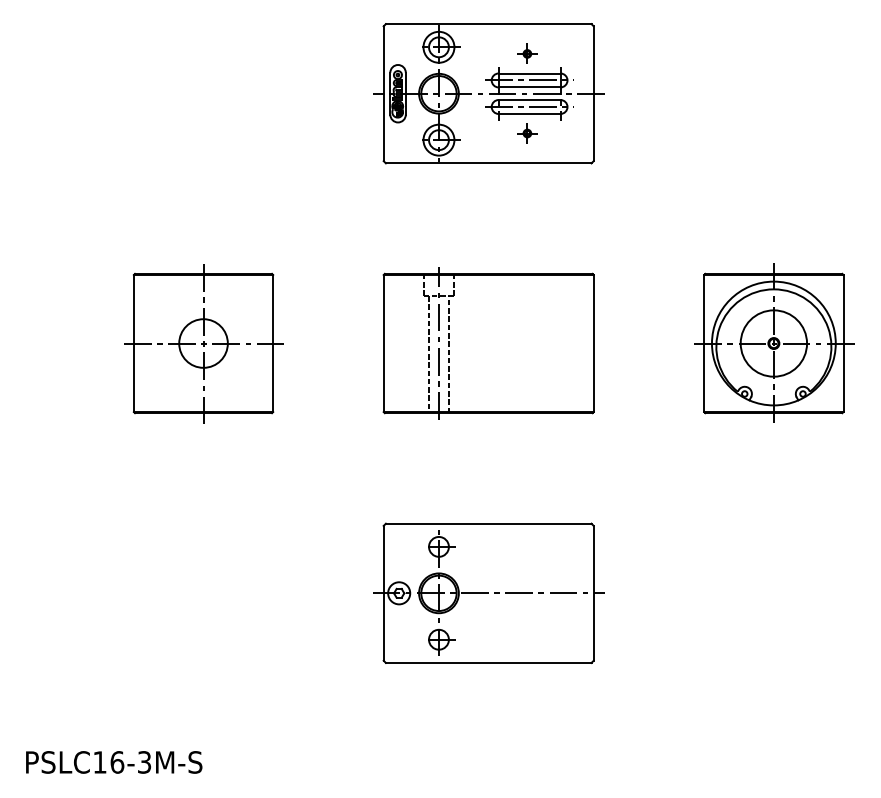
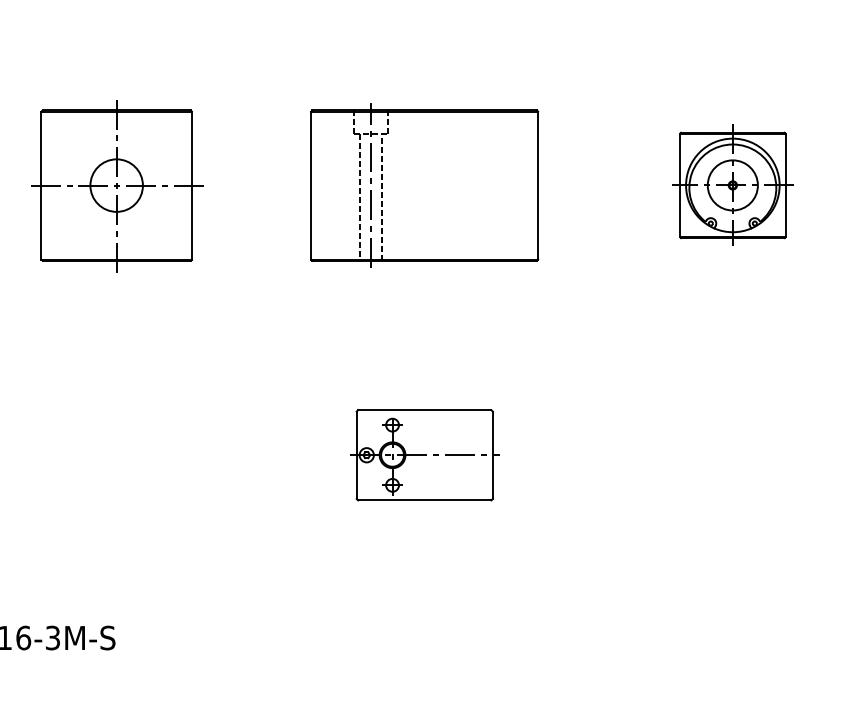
part: (774, 342) -> (733, 184), size x0.7
part: (488, 592) -> (424, 454), size x0.6

